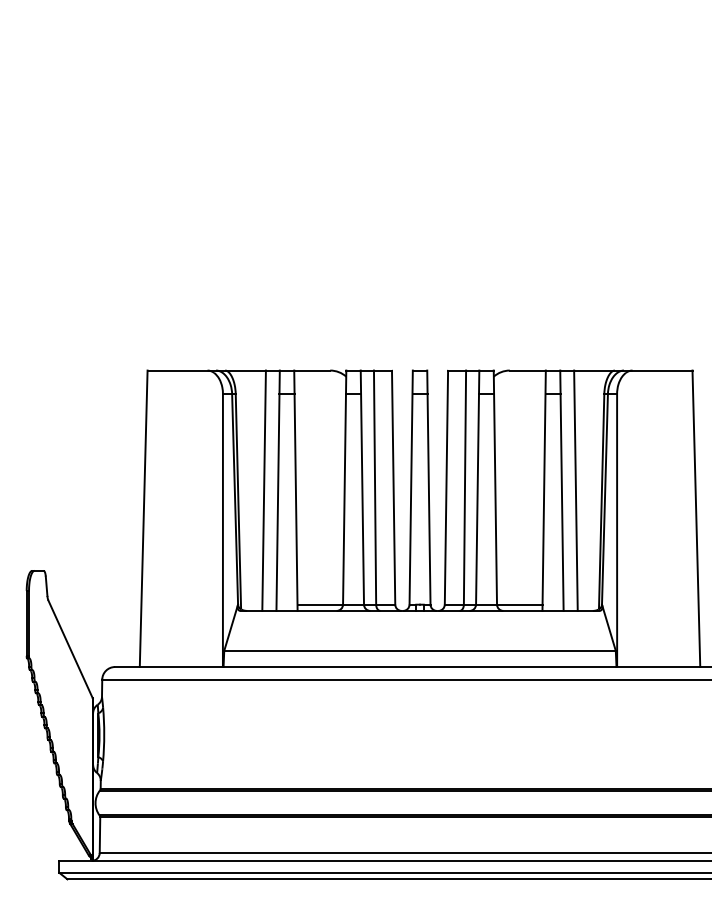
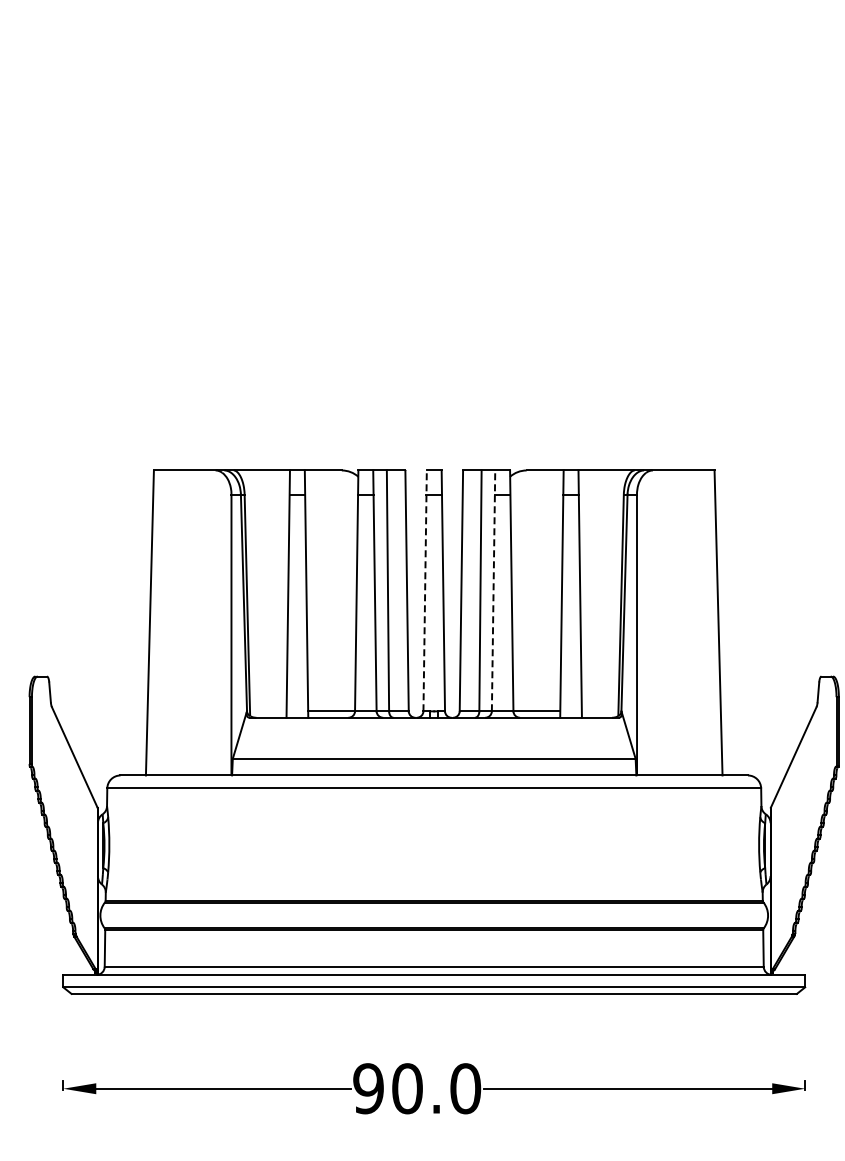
line: (411, 487) -> (425, 590), solid -> dashed
line: (477, 487) -> (493, 590), solid -> dashed
line: (263, 490) -> (273, 593), removed
line: (575, 490) -> (594, 593), removed

